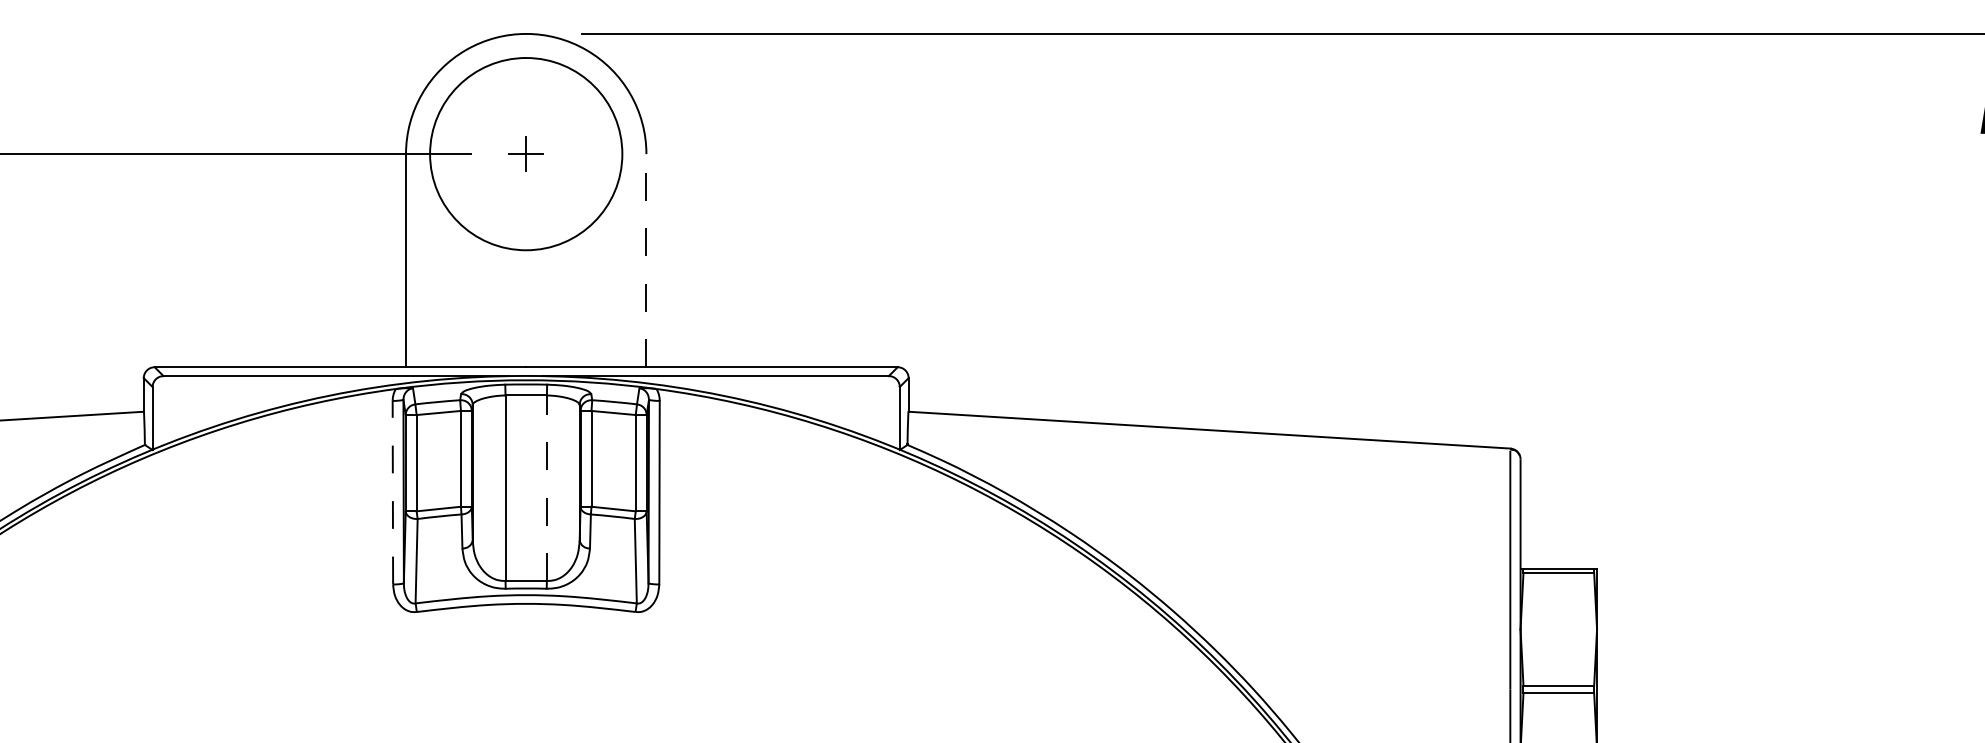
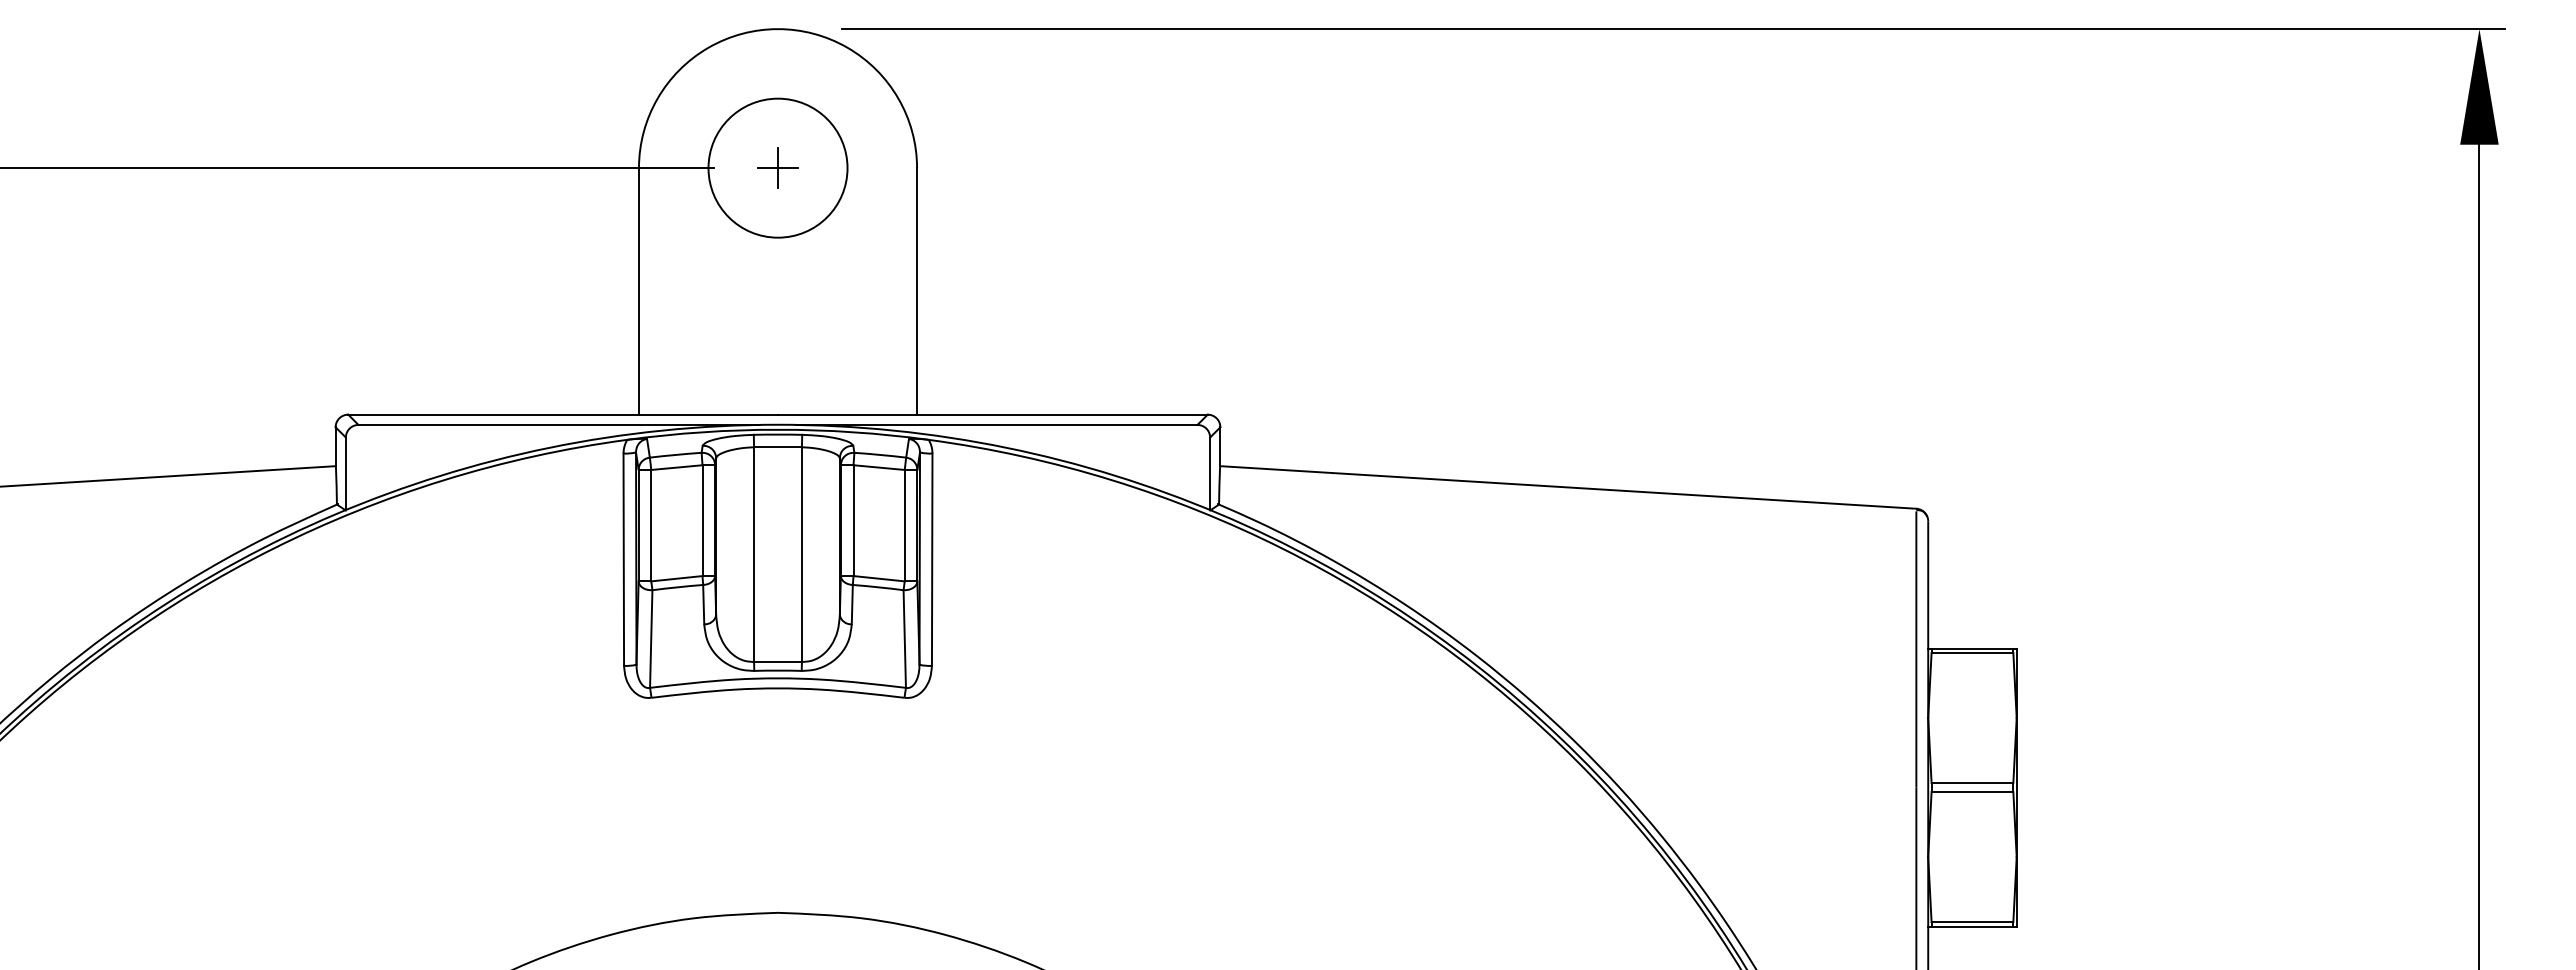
circle: (525, 153) -> (777, 167), size x0.62
line: (646, 259) -> (917, 290), dashed -> solid
line: (546, 488) -> (801, 554), dashed -> solid
line: (392, 492) -> (623, 559), dashed -> solid

